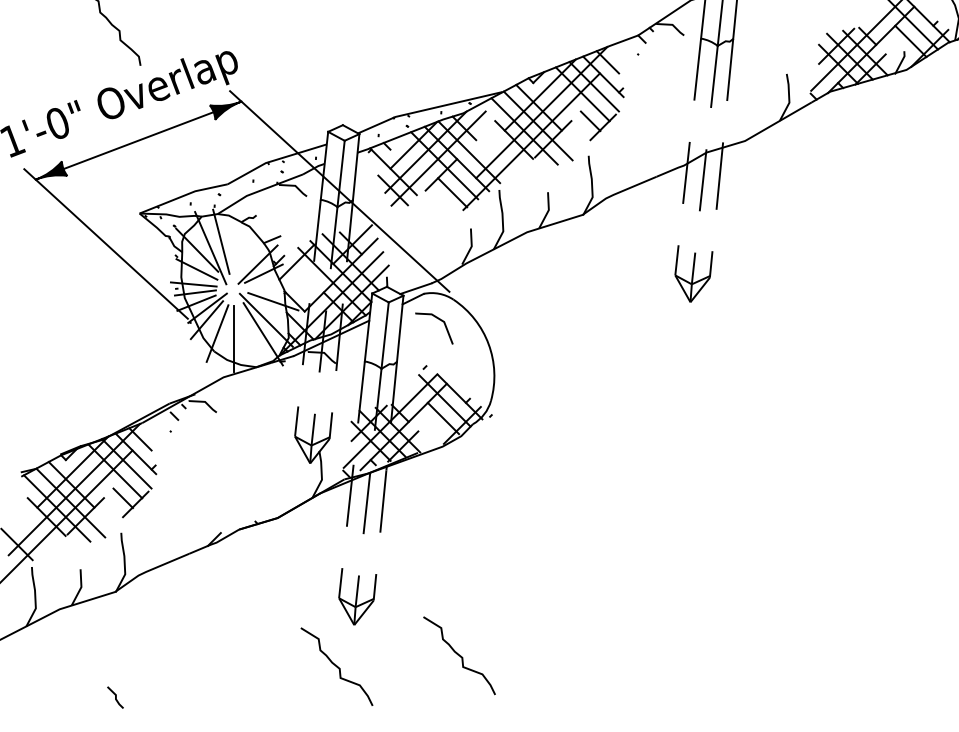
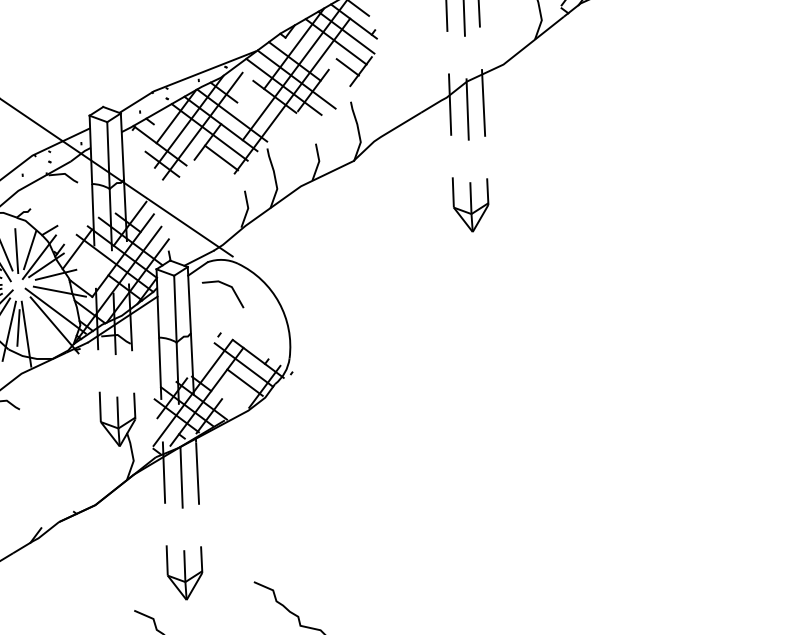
line: (236, 255) -> (16, 251), added
line: (249, 256) -> (29, 250), added
line: (271, 284) -> (55, 274), added
line: (226, 331) -> (17, 327), added

